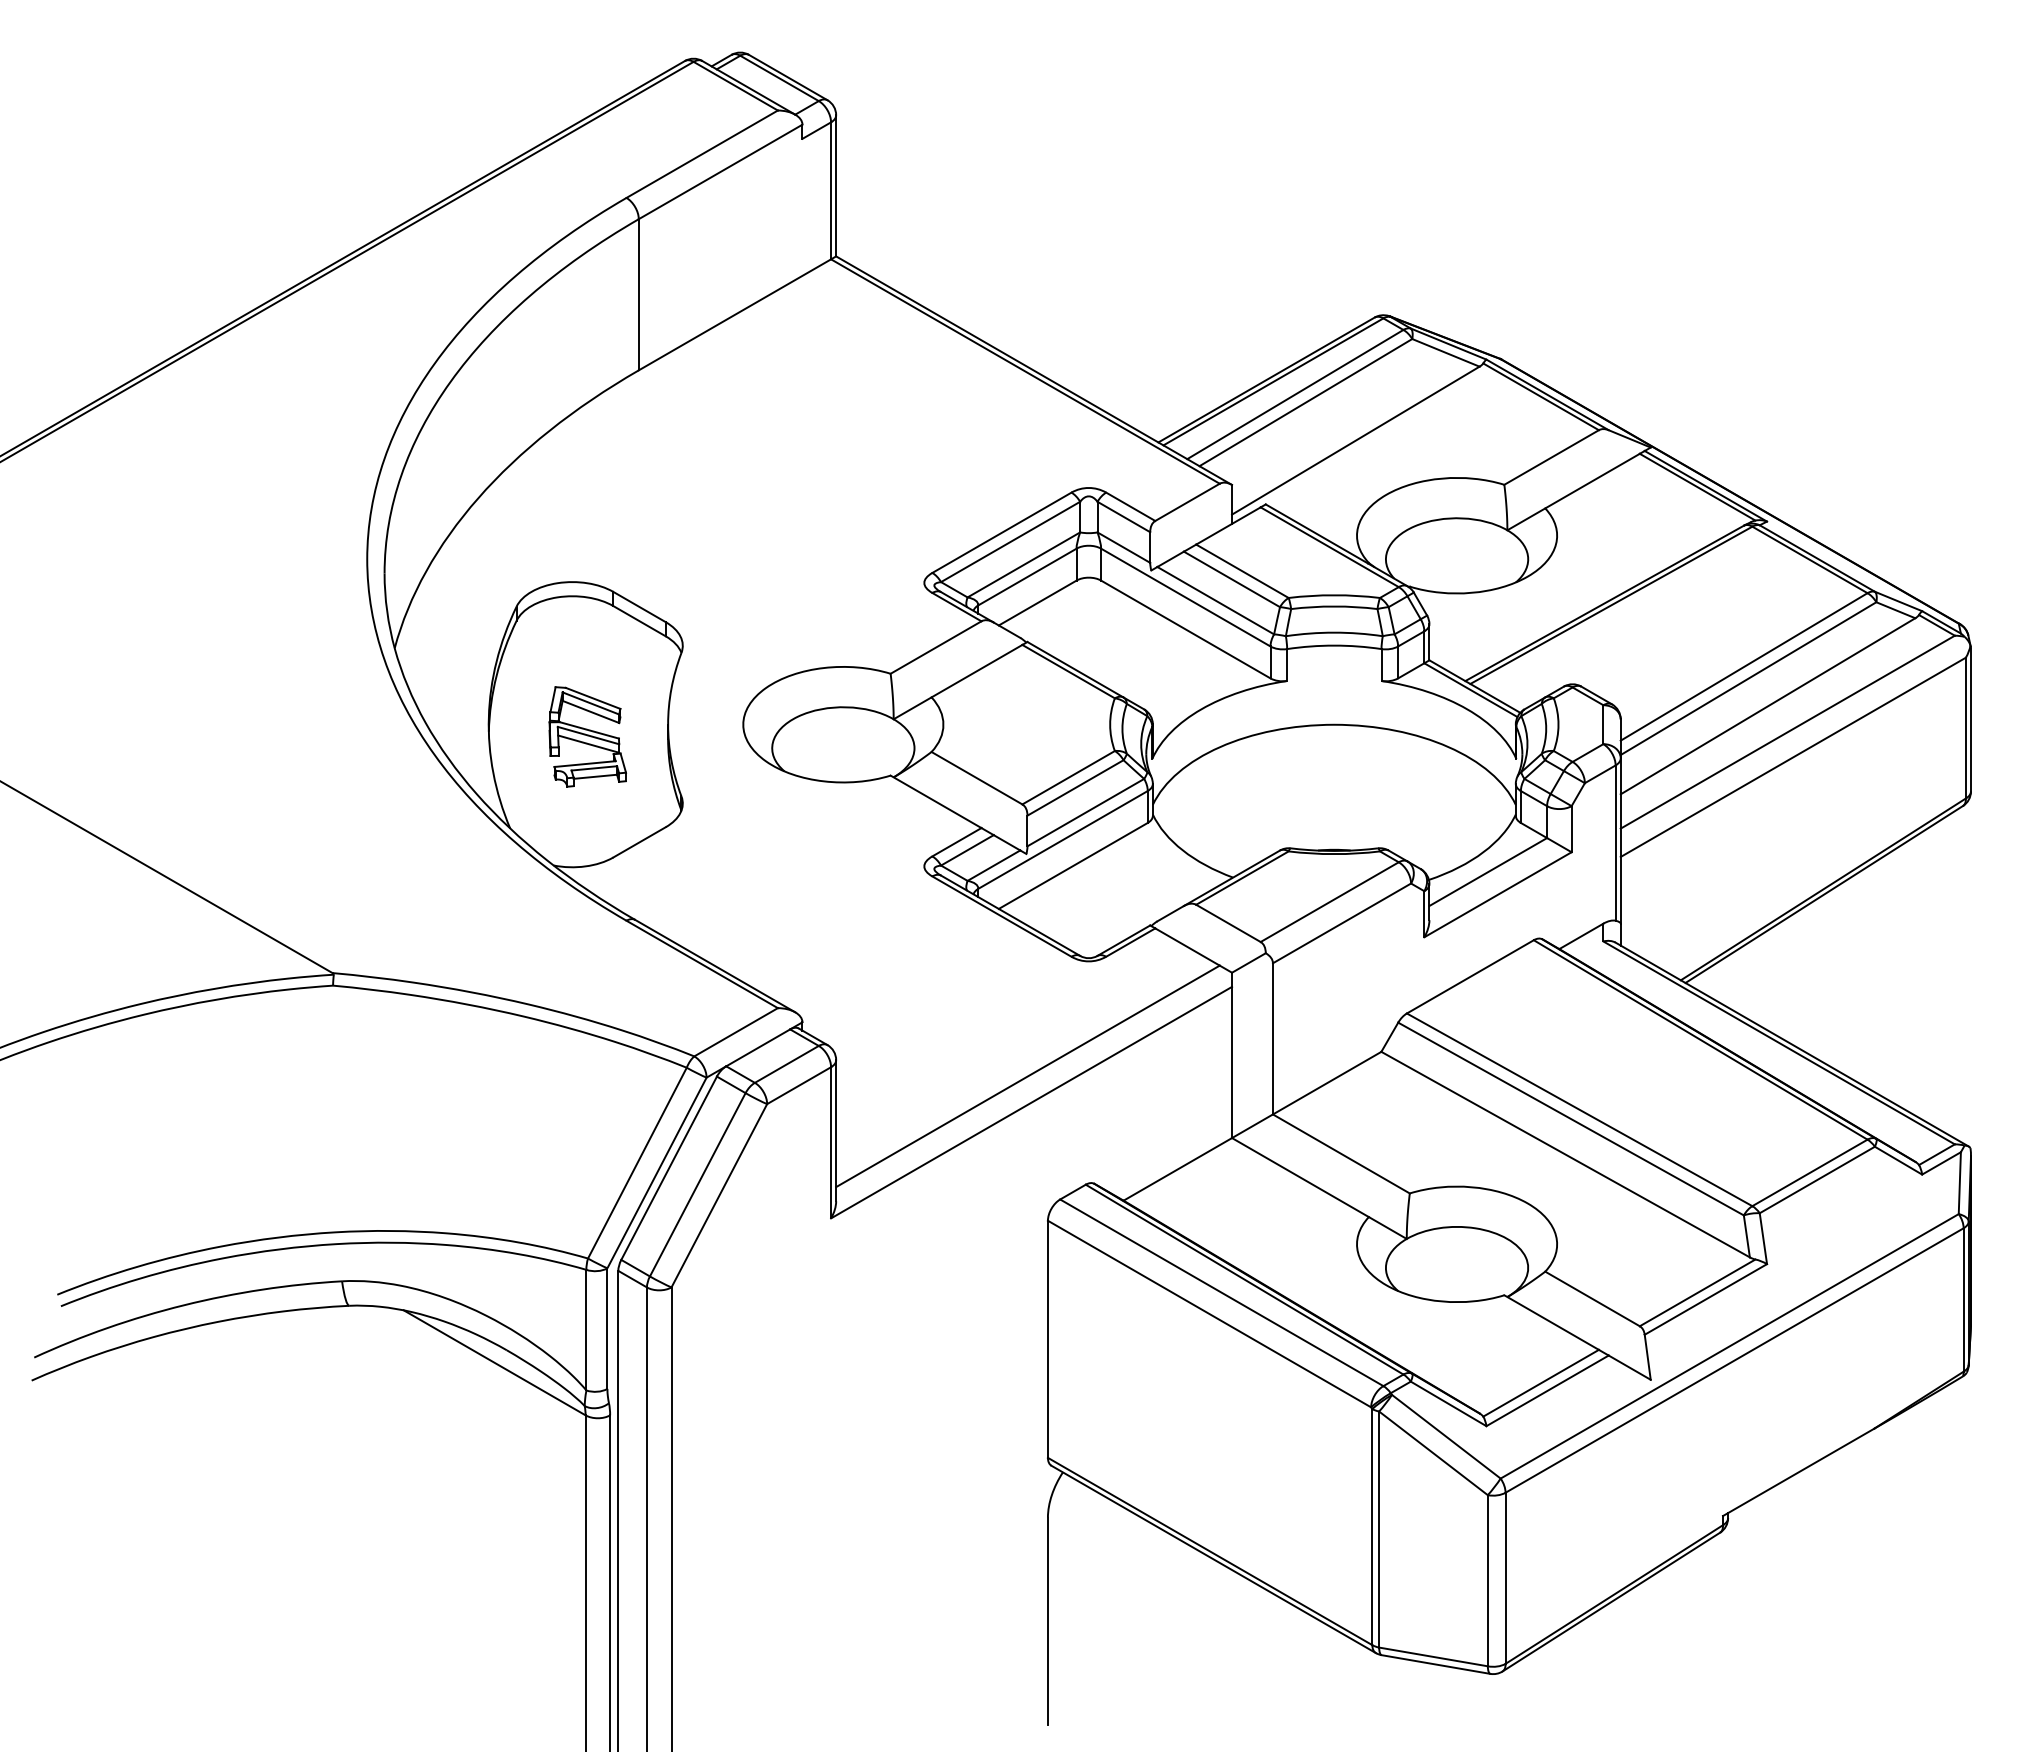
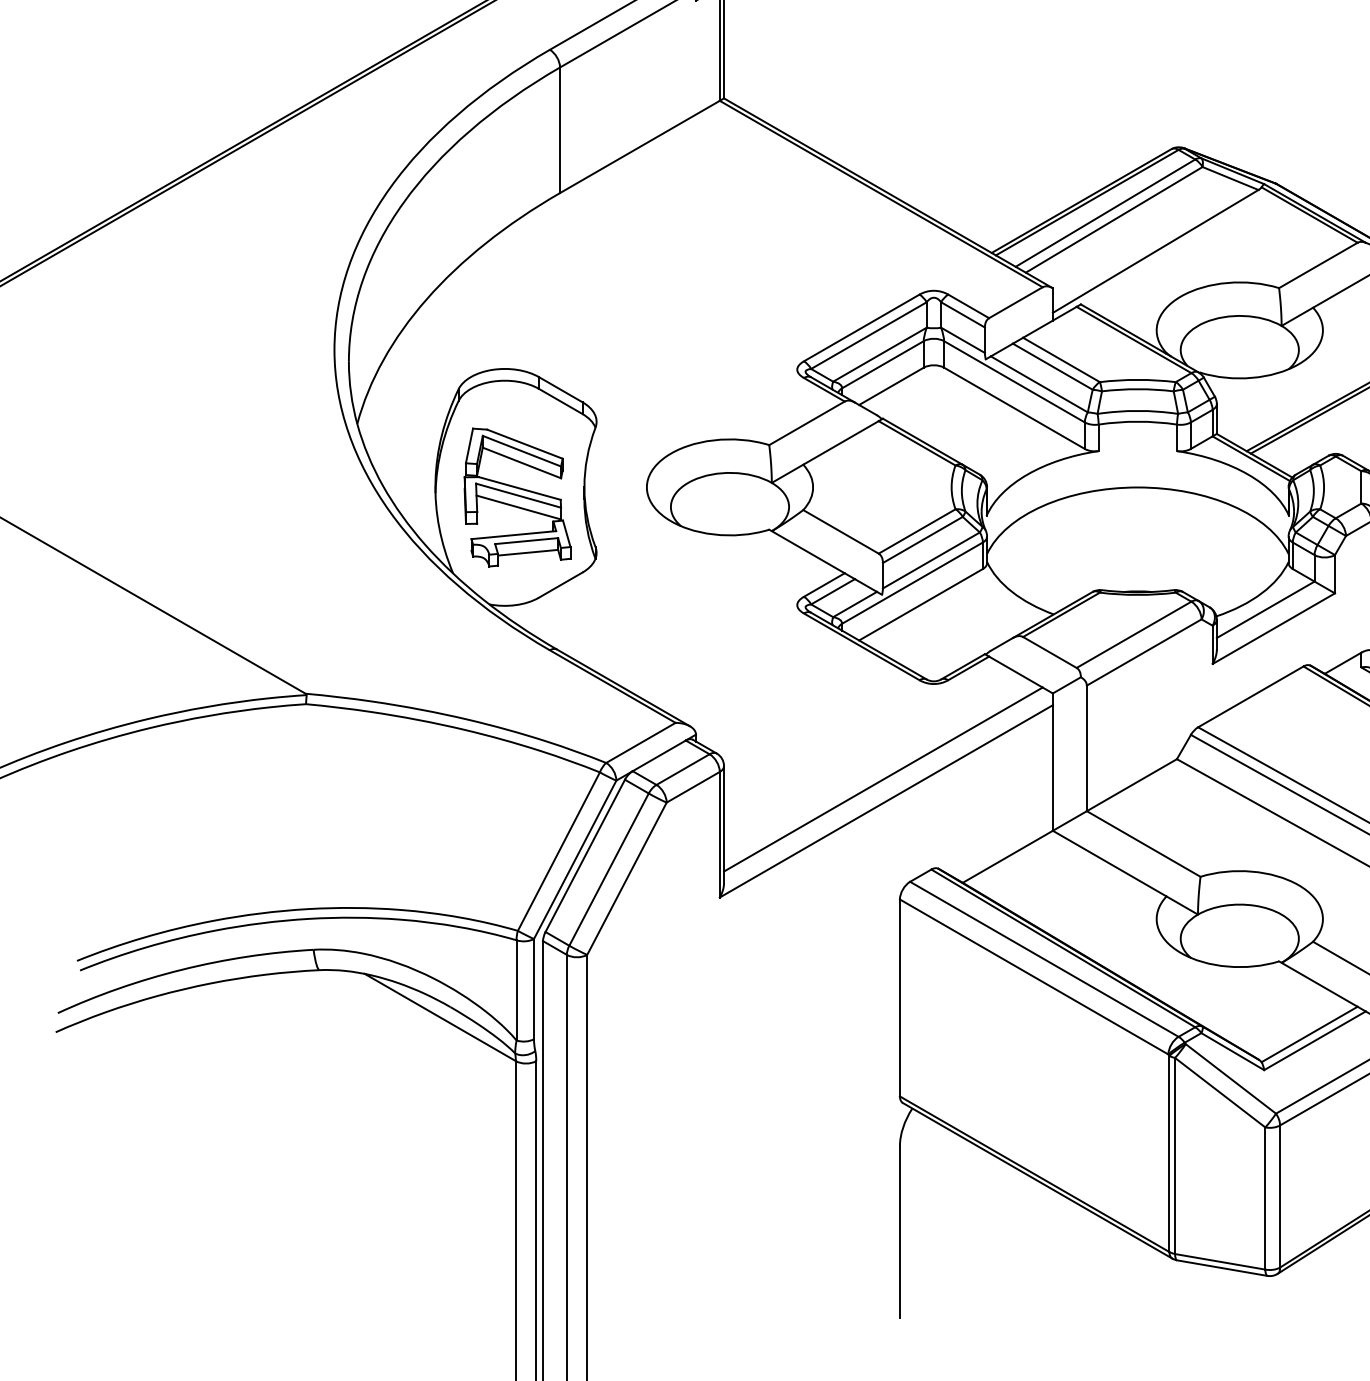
part: (587, 736) -> (517, 497), size x1.67

